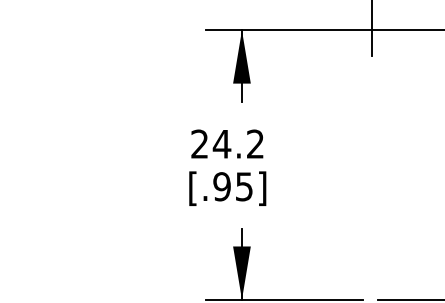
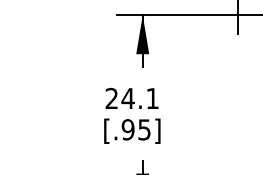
text: (255, 143) -> (152, 98), 24.2 -> 24.1

